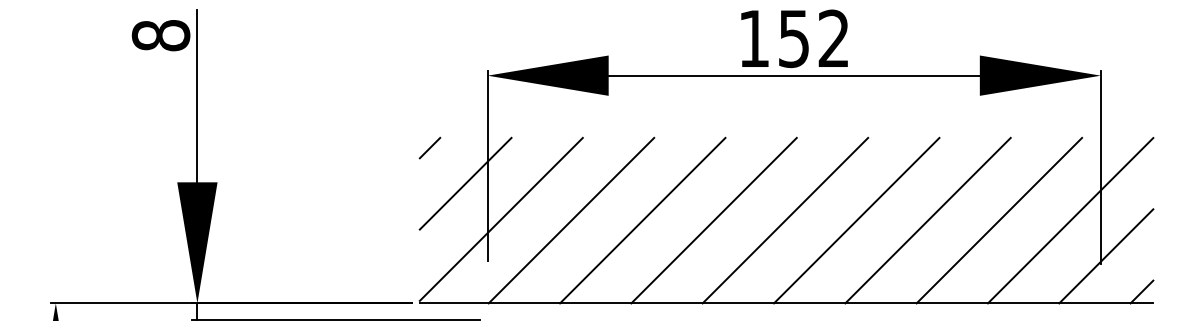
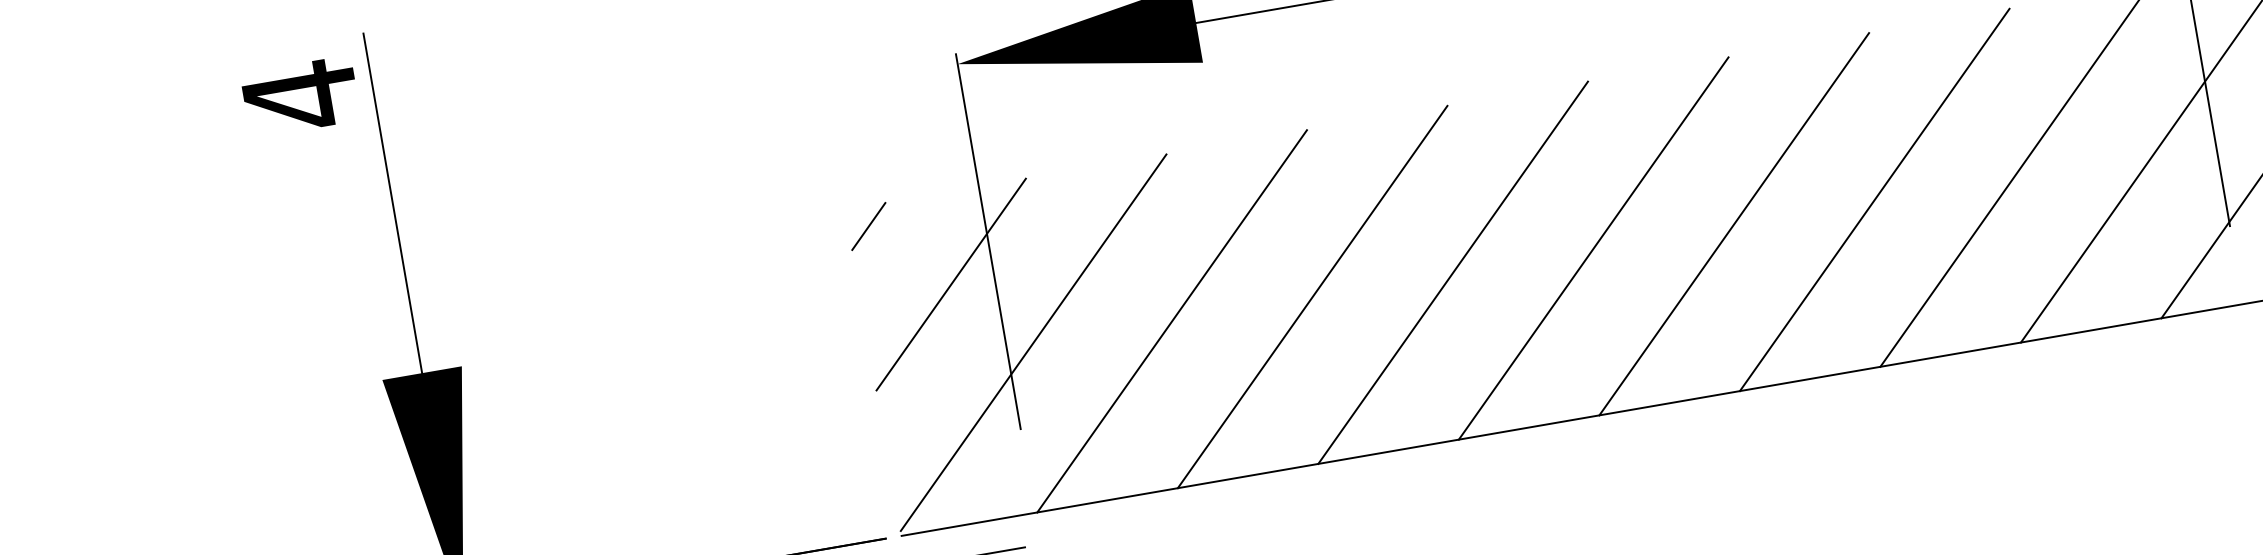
text: (160, 35) -> (299, 96), 8 -> 4

